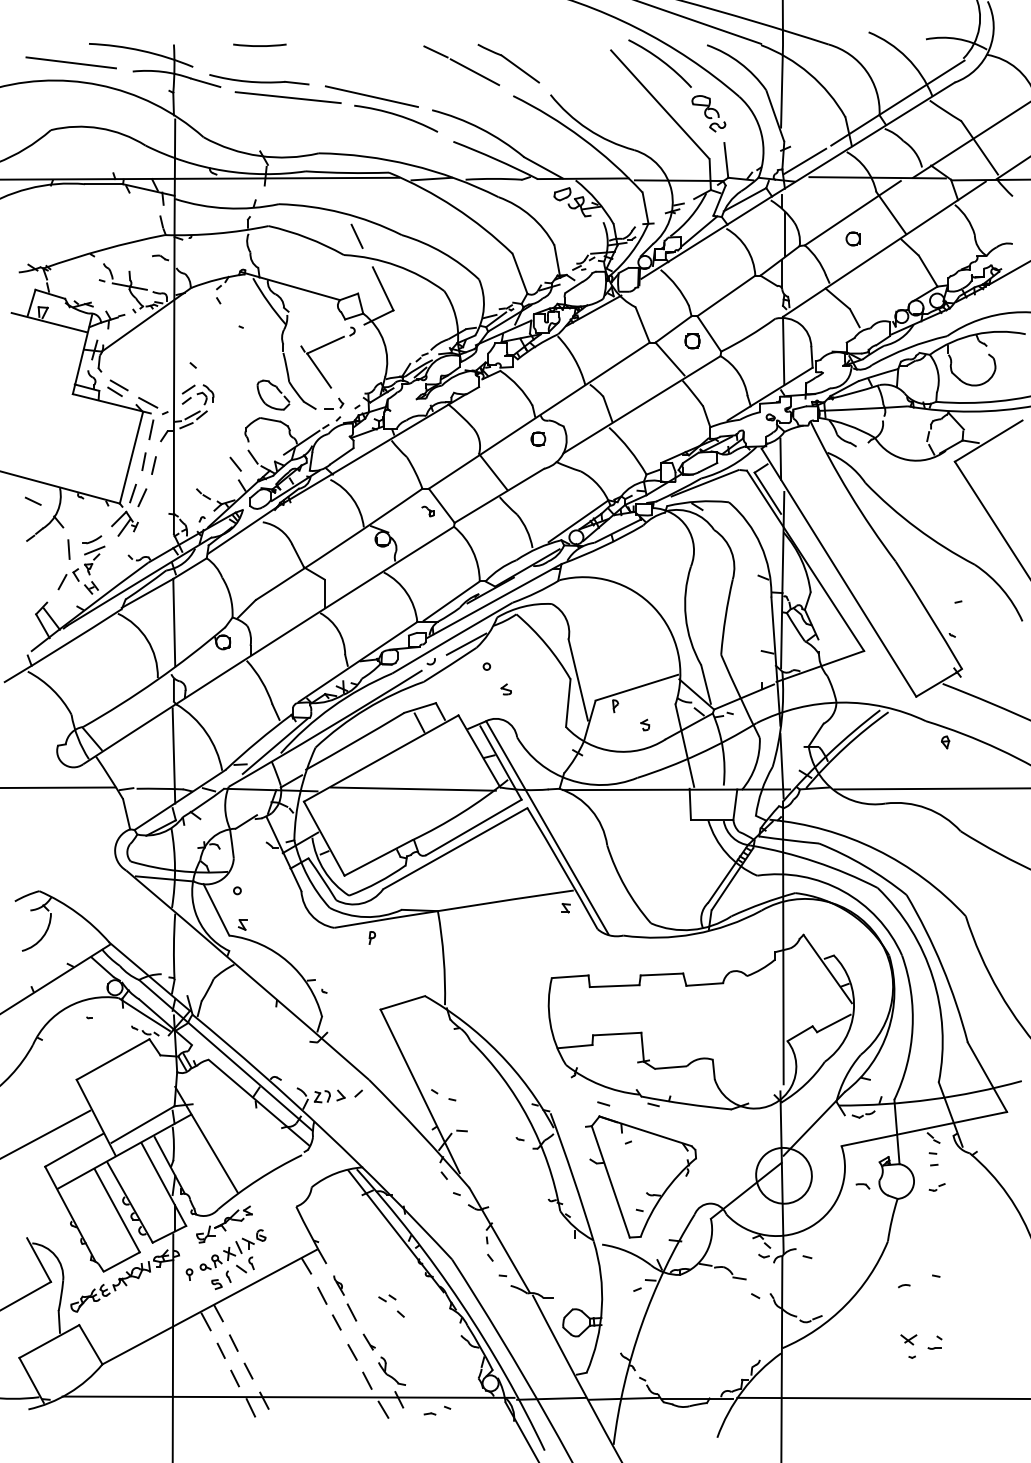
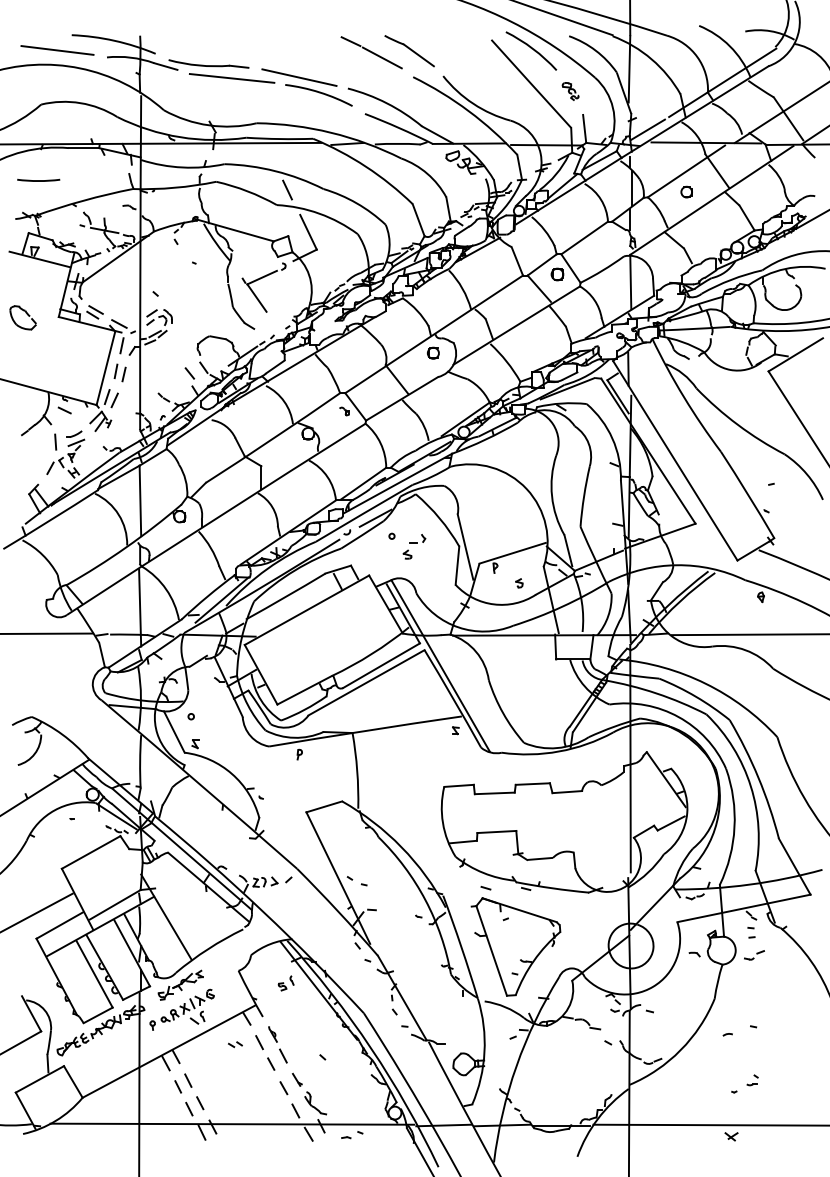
line: (259, 45) -> (38, 180), moved
part: (708, 113) -> (570, 91), size x0.6
part: (273, 394) -> (23, 317), moved
part: (334, 403) -> (418, 538), moved
line: (32, 500) -> (64, 409), moved
line: (413, 788) -> (332, 634), removed
part: (936, 1187) -> (753, 955), size x1.6
part: (221, 1280) -> (286, 983), moved
part: (387, 1298) -> (235, 1044), moved
part: (908, 1339) -> (731, 1136), moved

